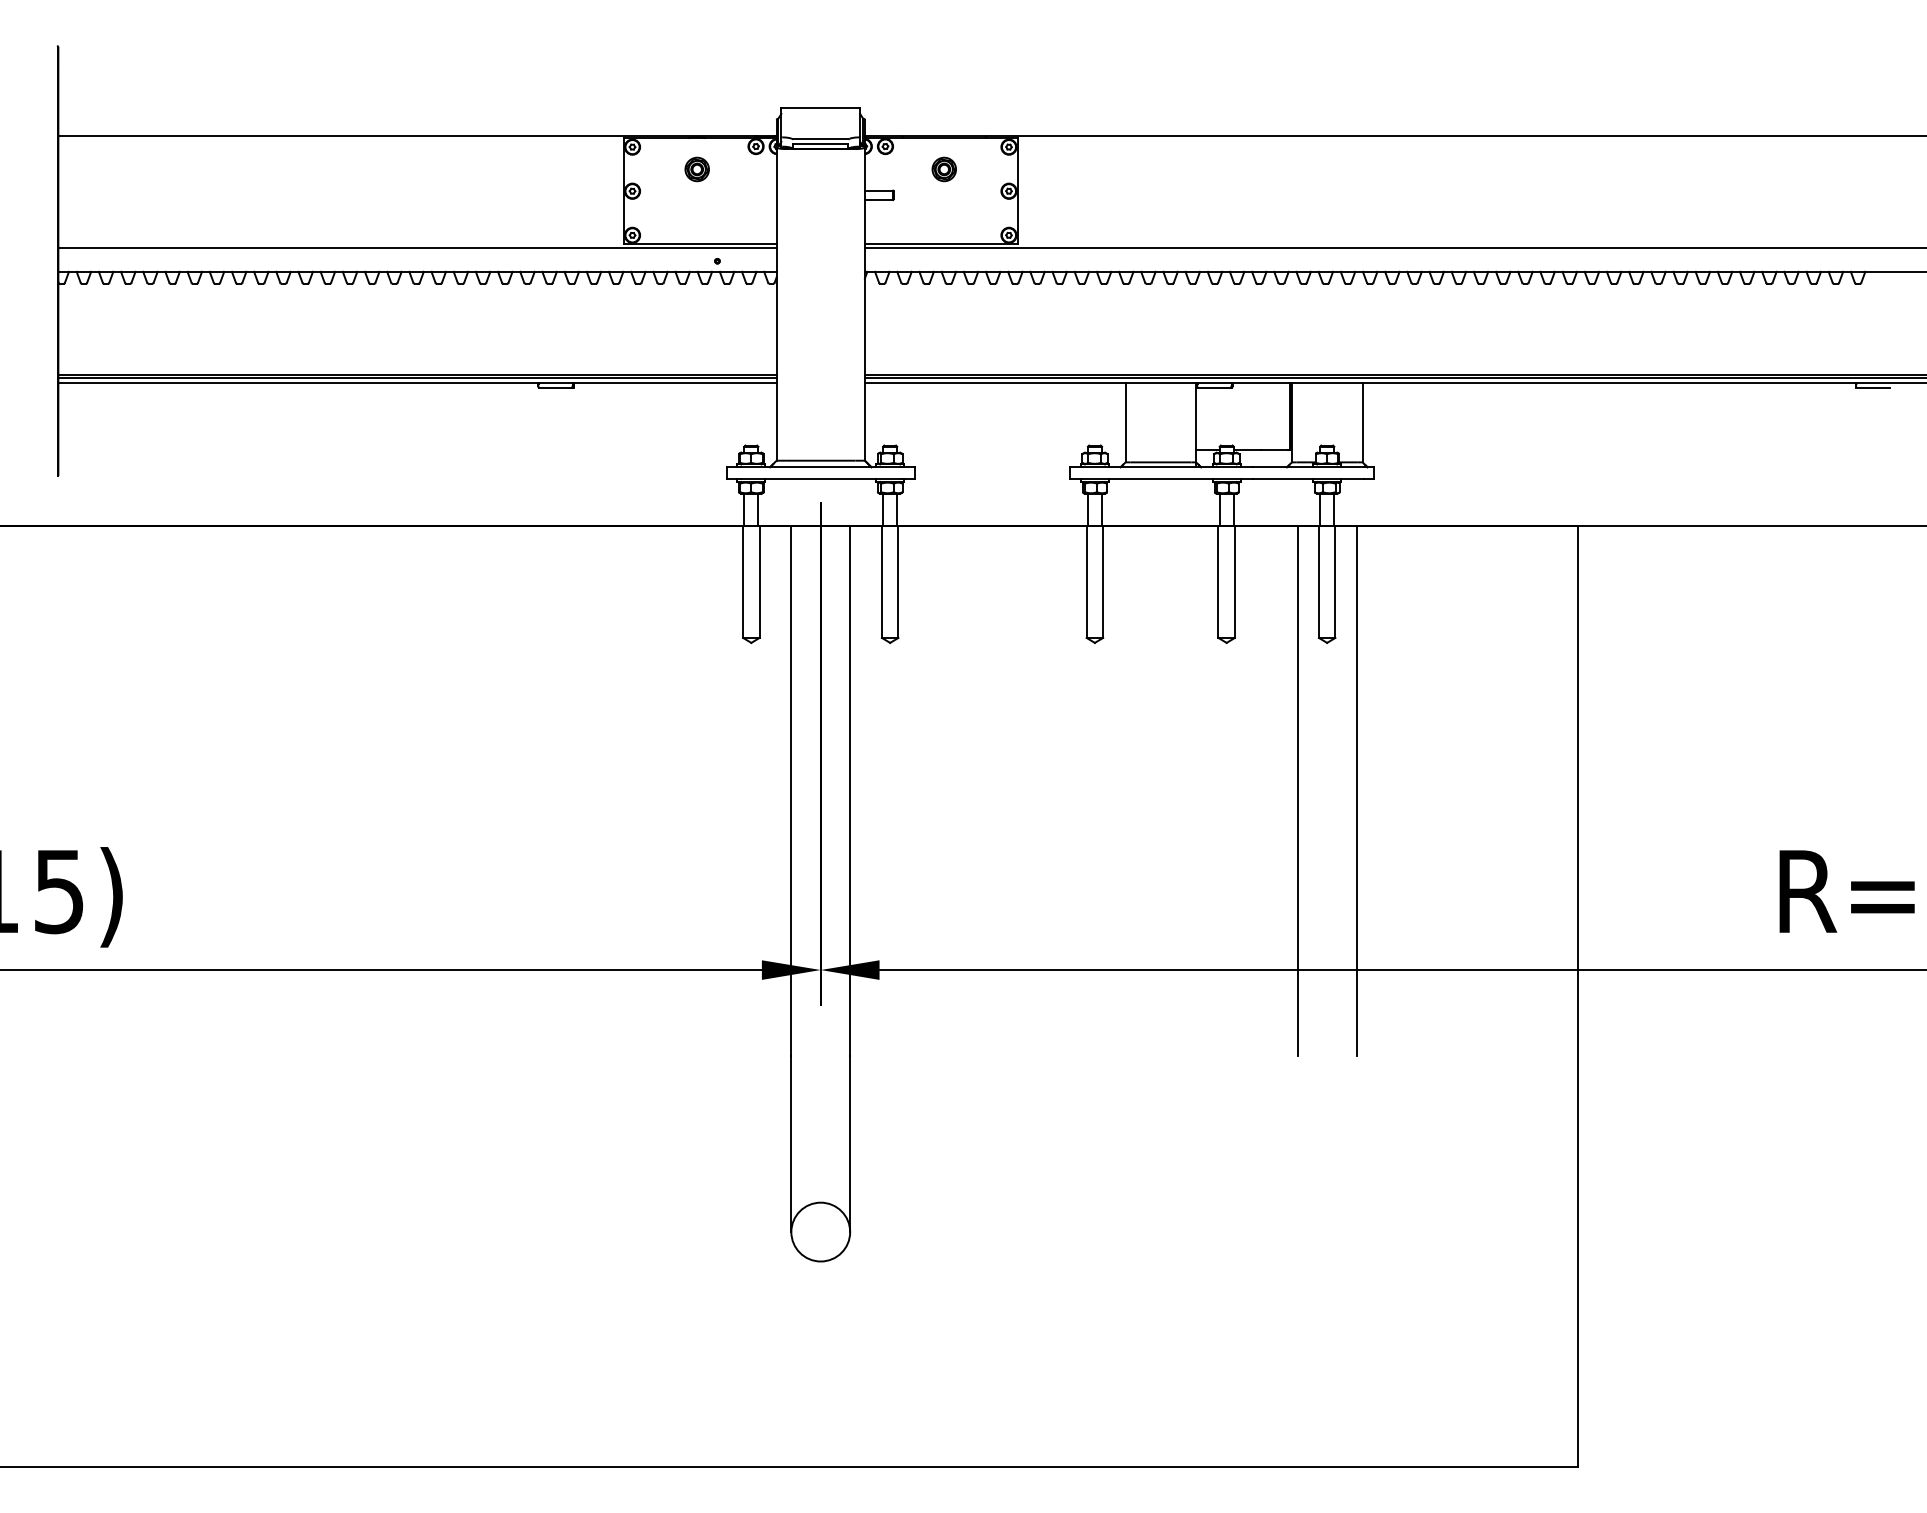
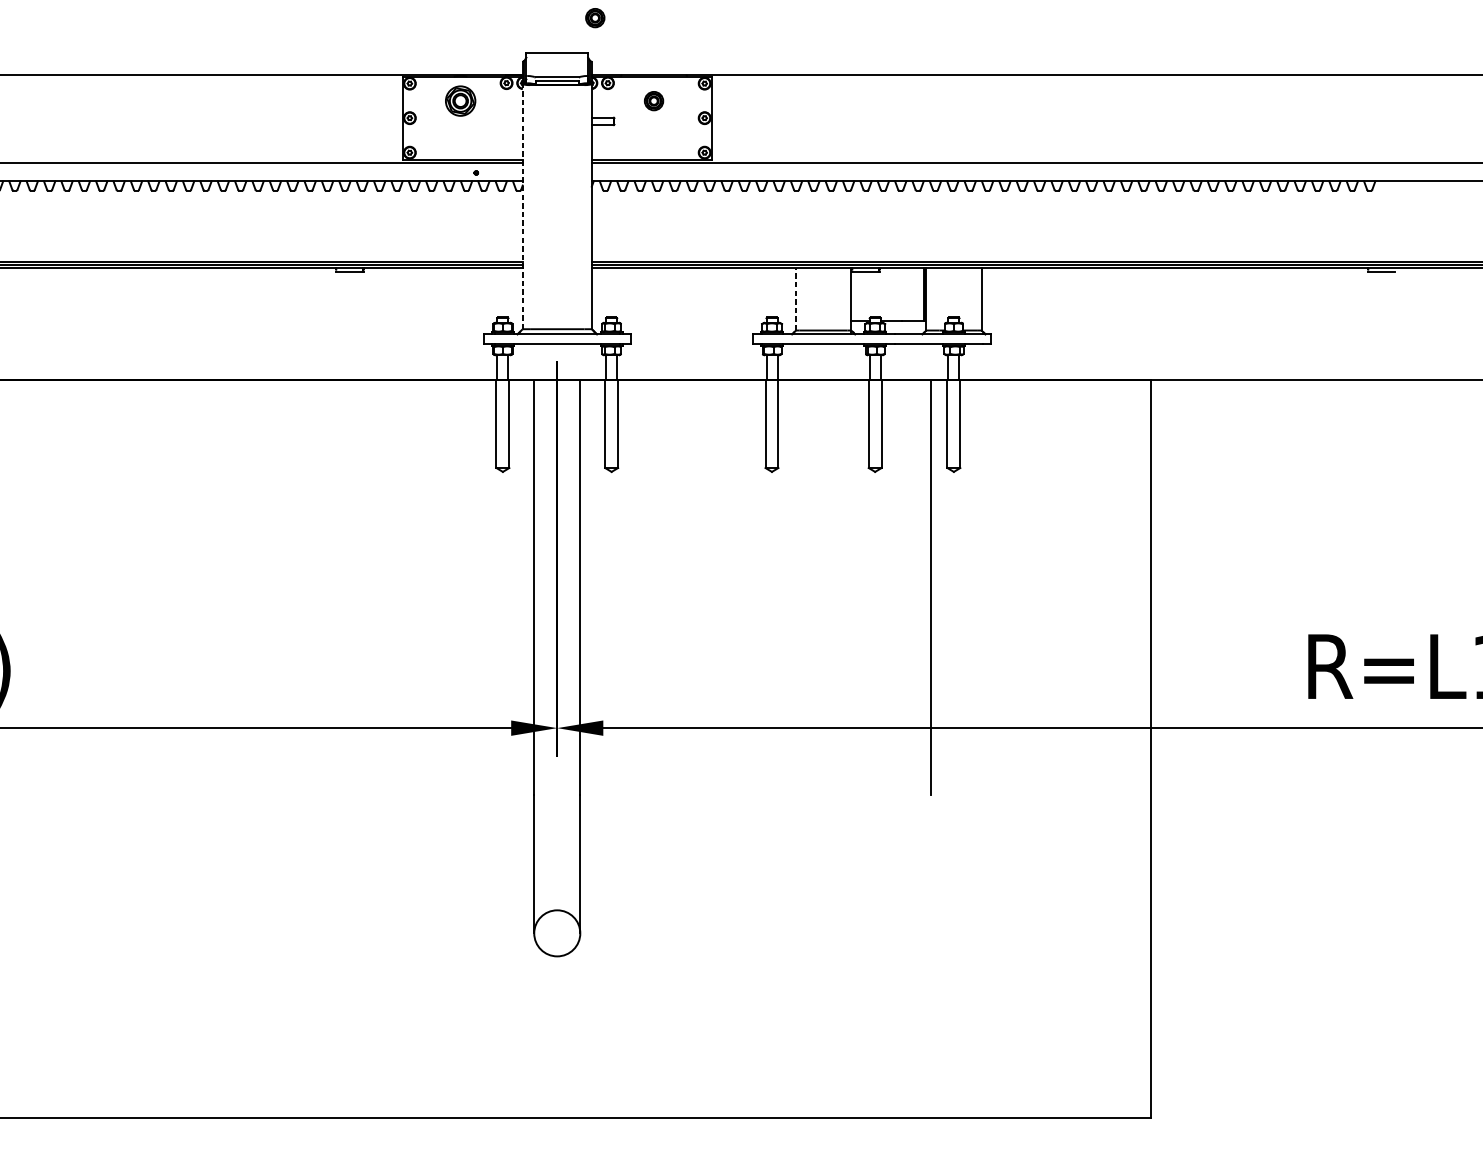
part: (868, 63) -> (594, 18), added
part: (696, 169) -> (459, 101), size x1.6
line: (776, 304) -> (522, 206), solid -> dashed
line: (1125, 422) -> (795, 299), solid -> dashed
line: (1356, 790) -> (976, 587), removed

